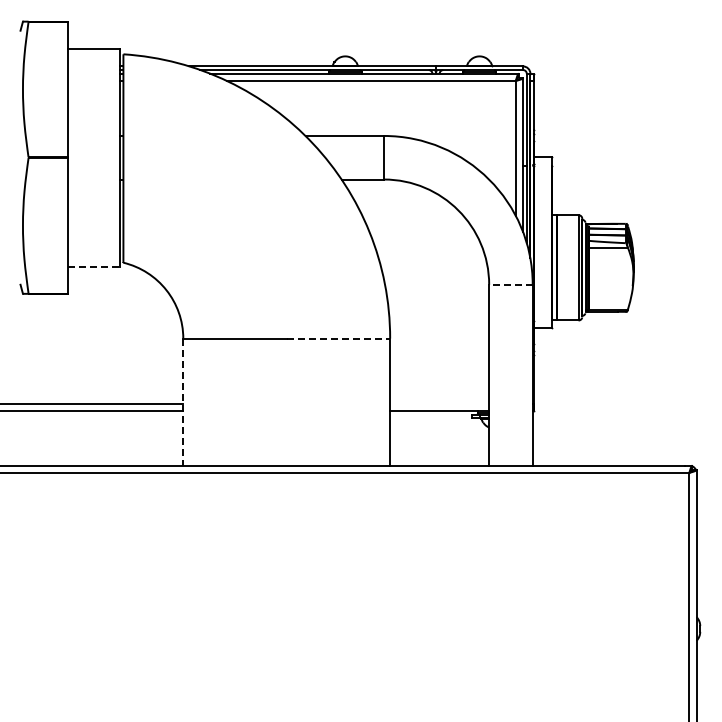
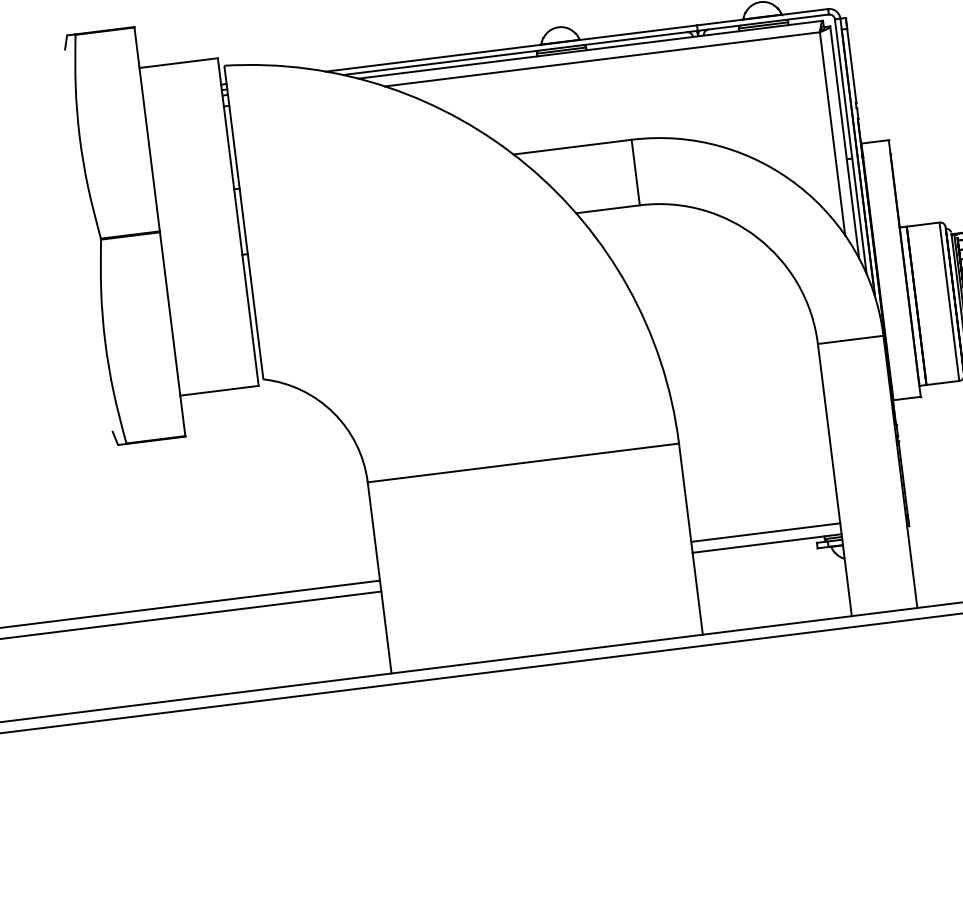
line: (94, 266) -> (220, 390), dashed -> solid
line: (510, 284) -> (849, 339), dashed -> solid
line: (338, 338) -> (601, 453), dashed -> solid
line: (183, 402) -> (380, 578), dashed -> solid
line: (439, 403) -> (765, 531), added

